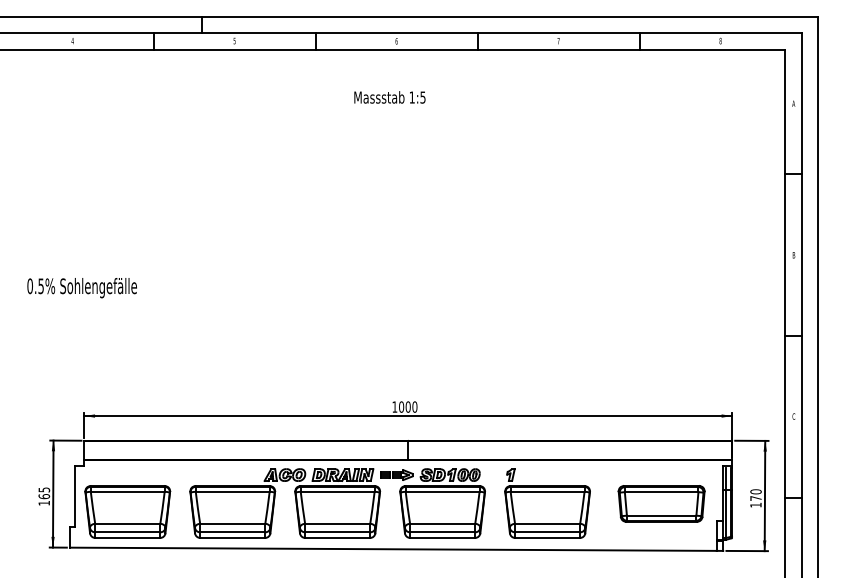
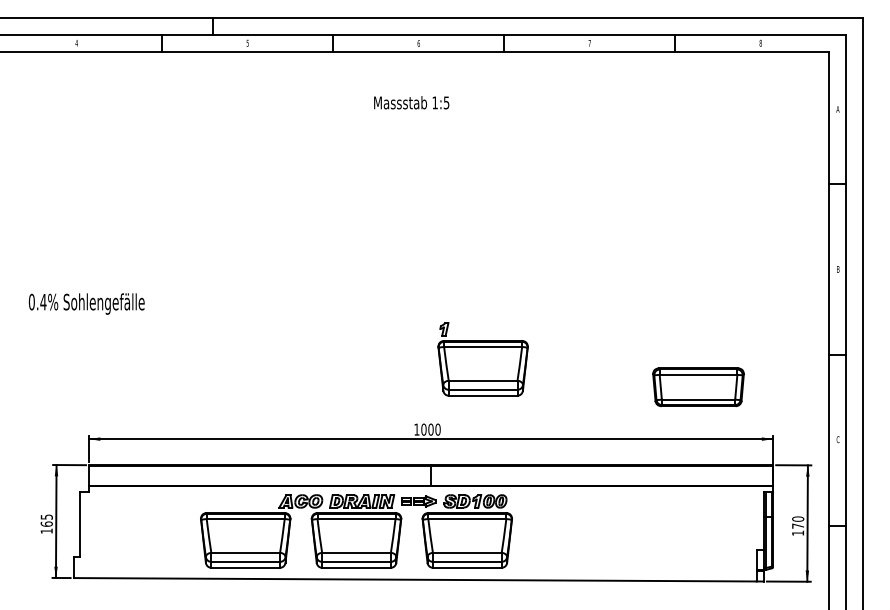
text: (41, 286) -> (43, 302), 0.5% -> 0.4%
part: (547, 503) -> (483, 359), moved
part: (661, 503) -> (698, 386), moved
part: (127, 511) -> (134, 539), removed

